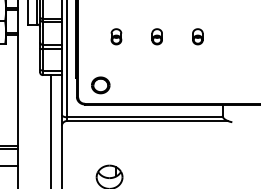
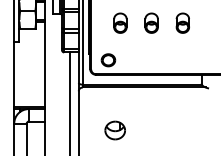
part: (116, 35) -> (120, 22), size x1.67
part: (157, 35) -> (151, 22), size x1.67
part: (197, 35) -> (182, 22), size x1.67

